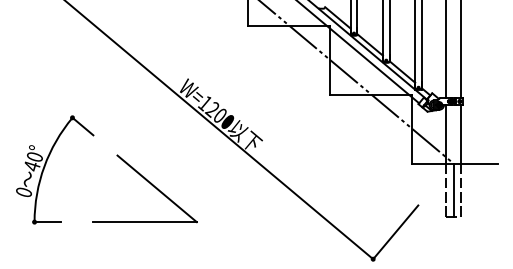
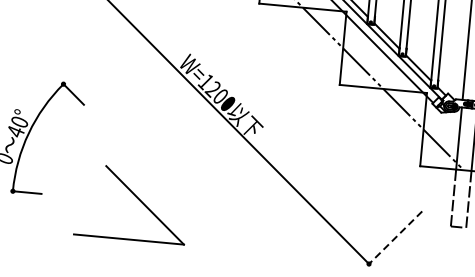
part: (149, 183) -> (137, 198), moved
line: (453, 190) -> (461, 198), removed
line: (395, 232) -> (395, 237), solid -> dashed

